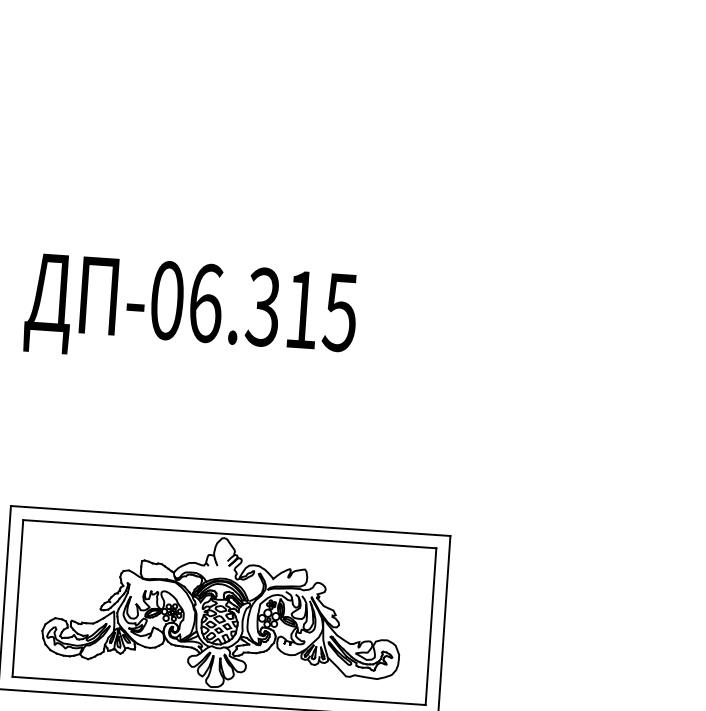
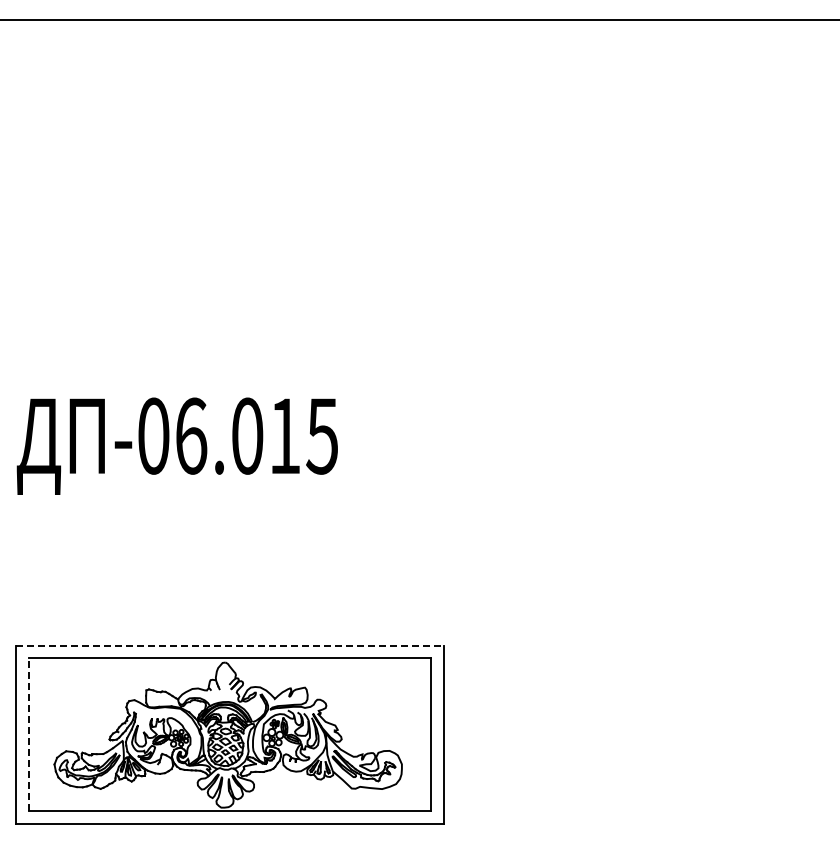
text: (263, 306) -> (247, 435), -06.315 -> -06.015
line: (230, 520) -> (229, 645), solid -> dashed
line: (17, 598) -> (28, 734), solid -> dashed

